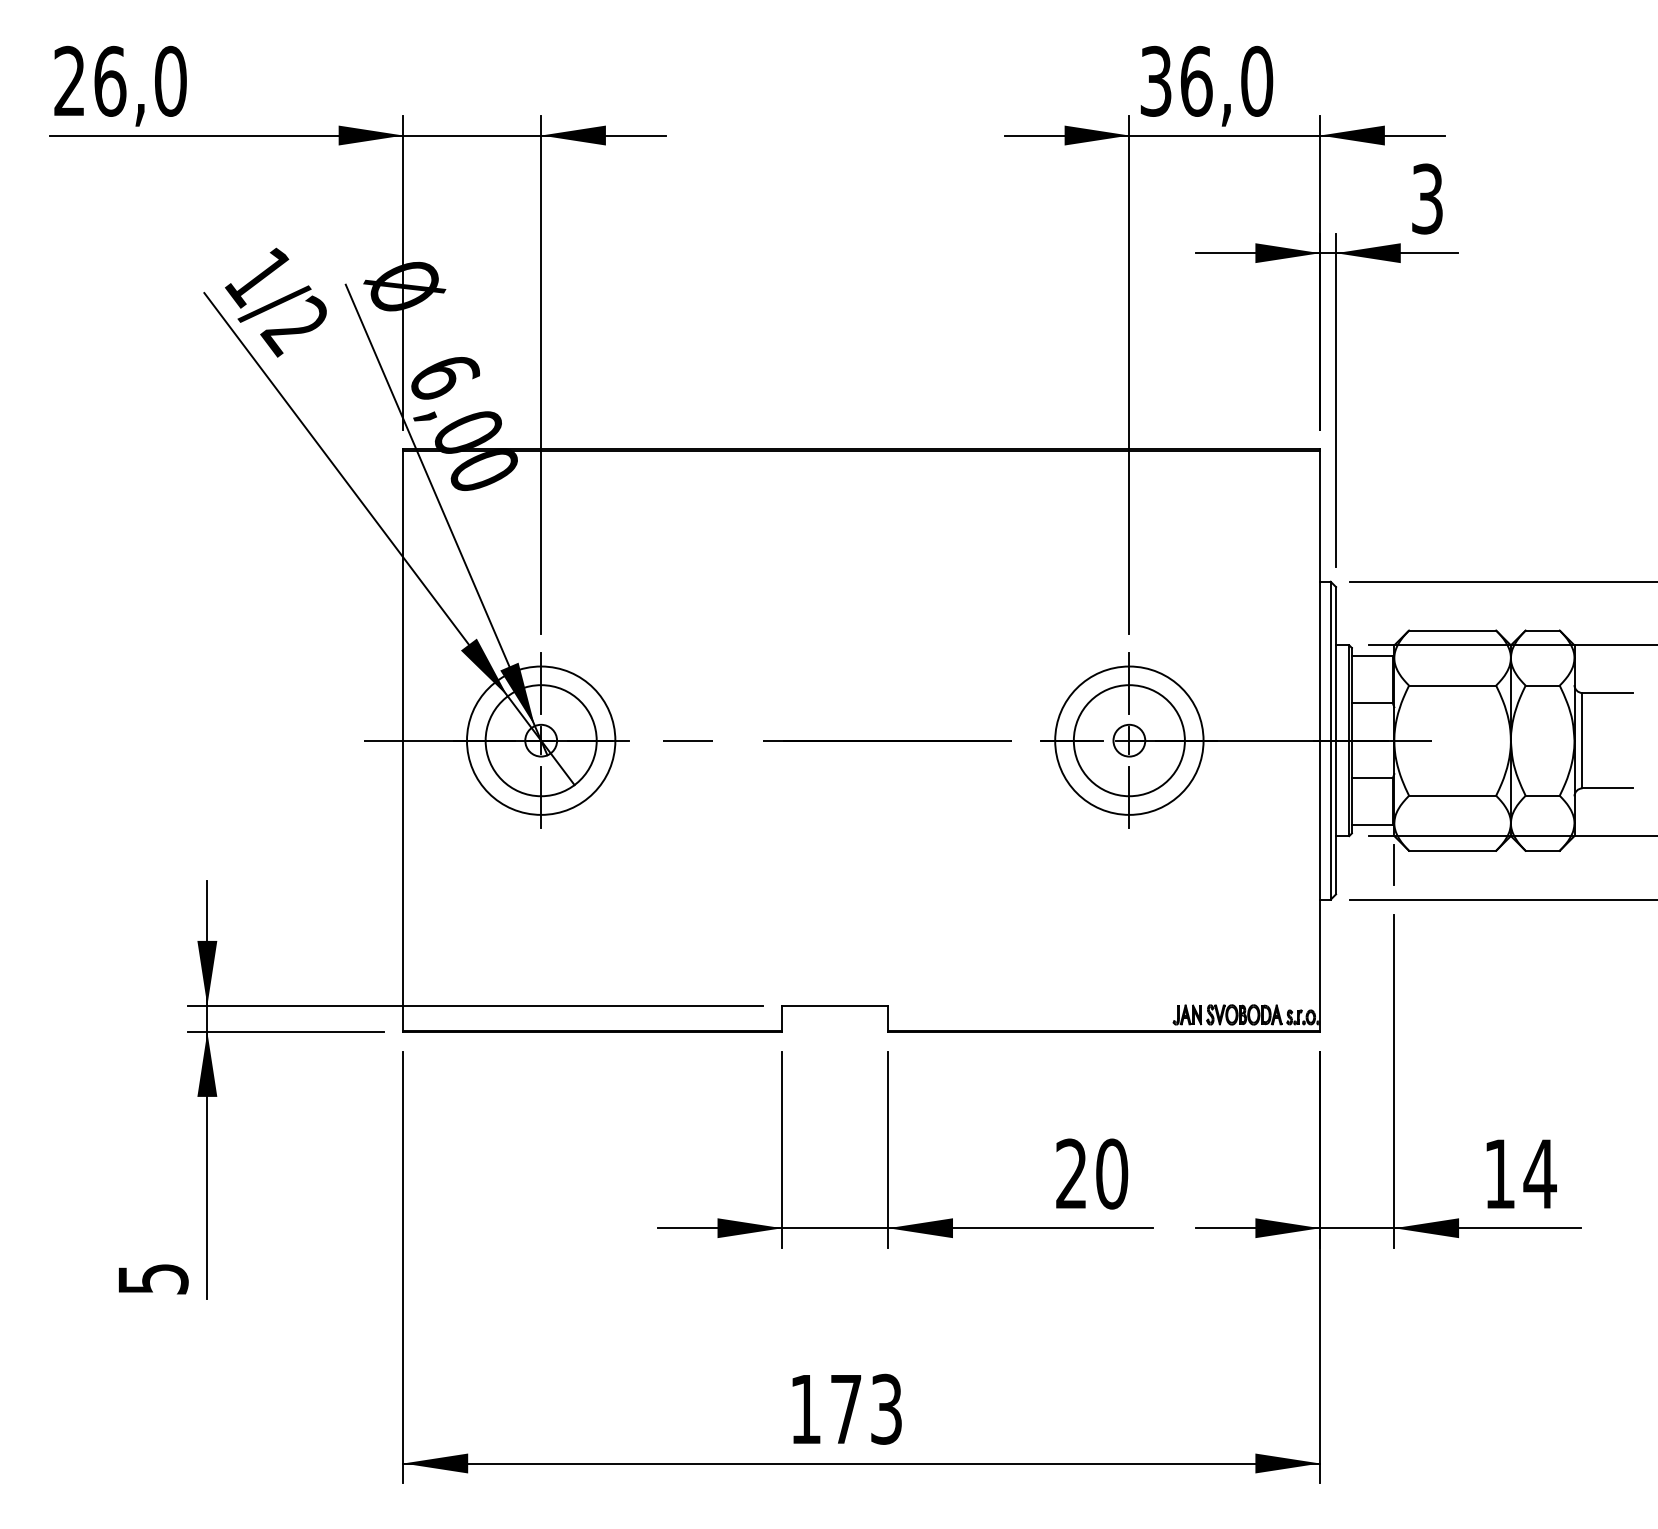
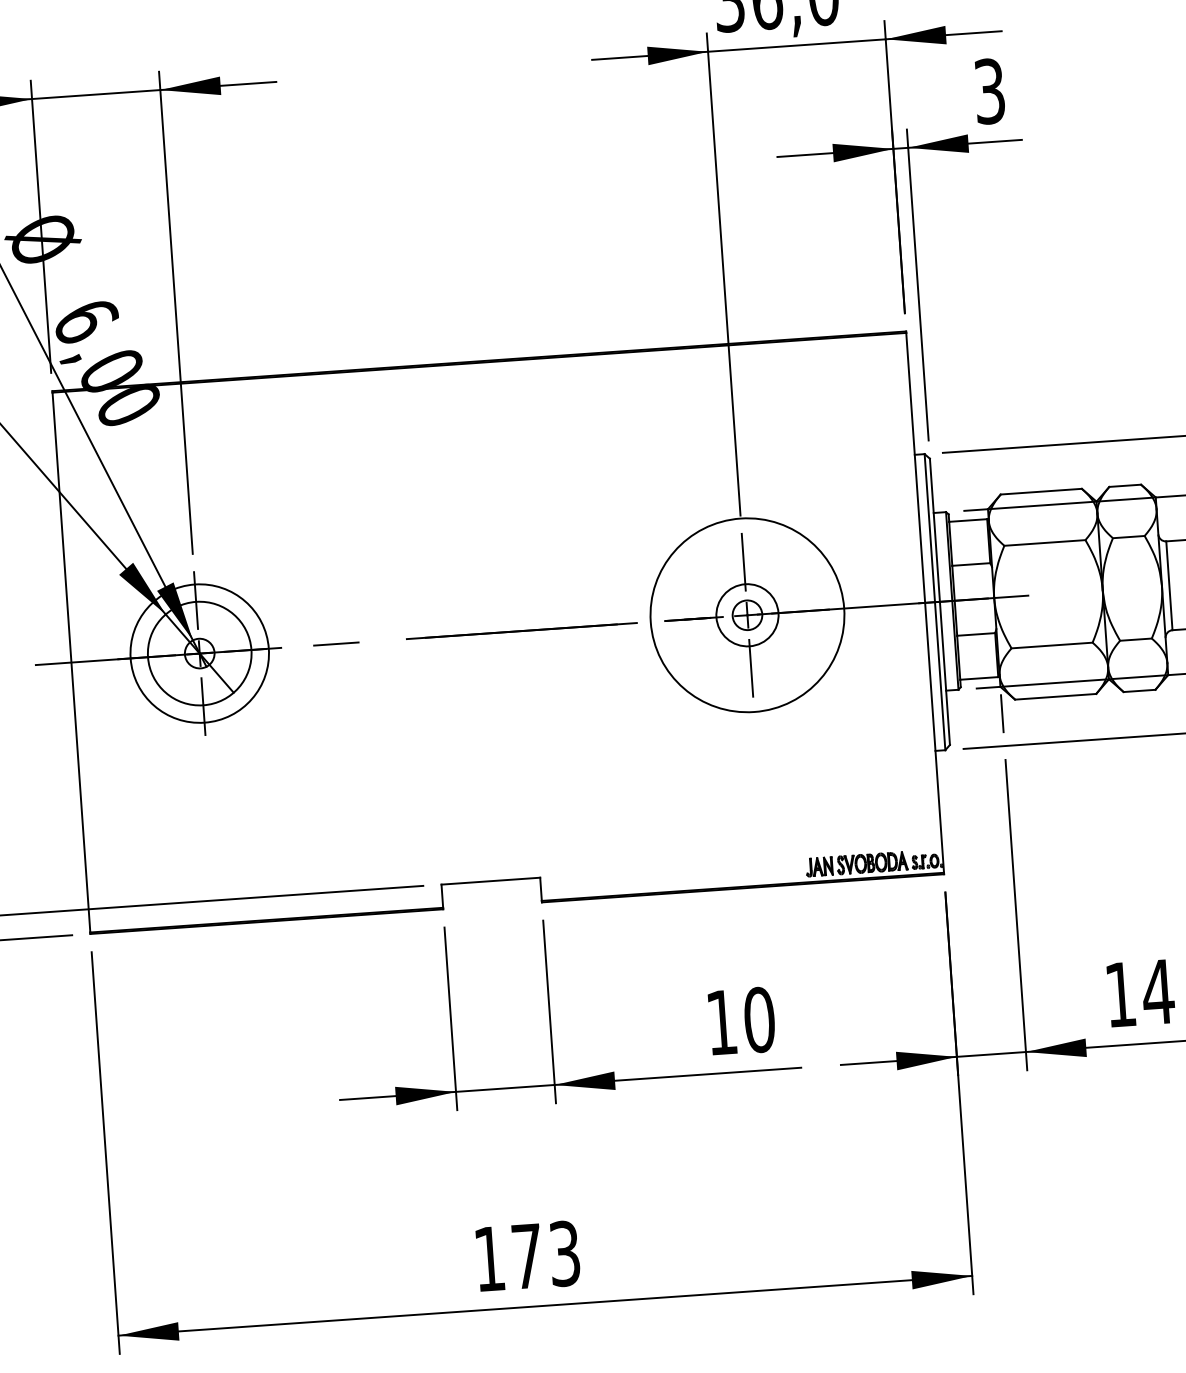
circle: (1128, 740) -> (746, 615), size x0.6
circle: (1129, 740) -> (747, 615), size x1.4
text: (1071, 1173) -> (721, 1022), 20 -> 10

